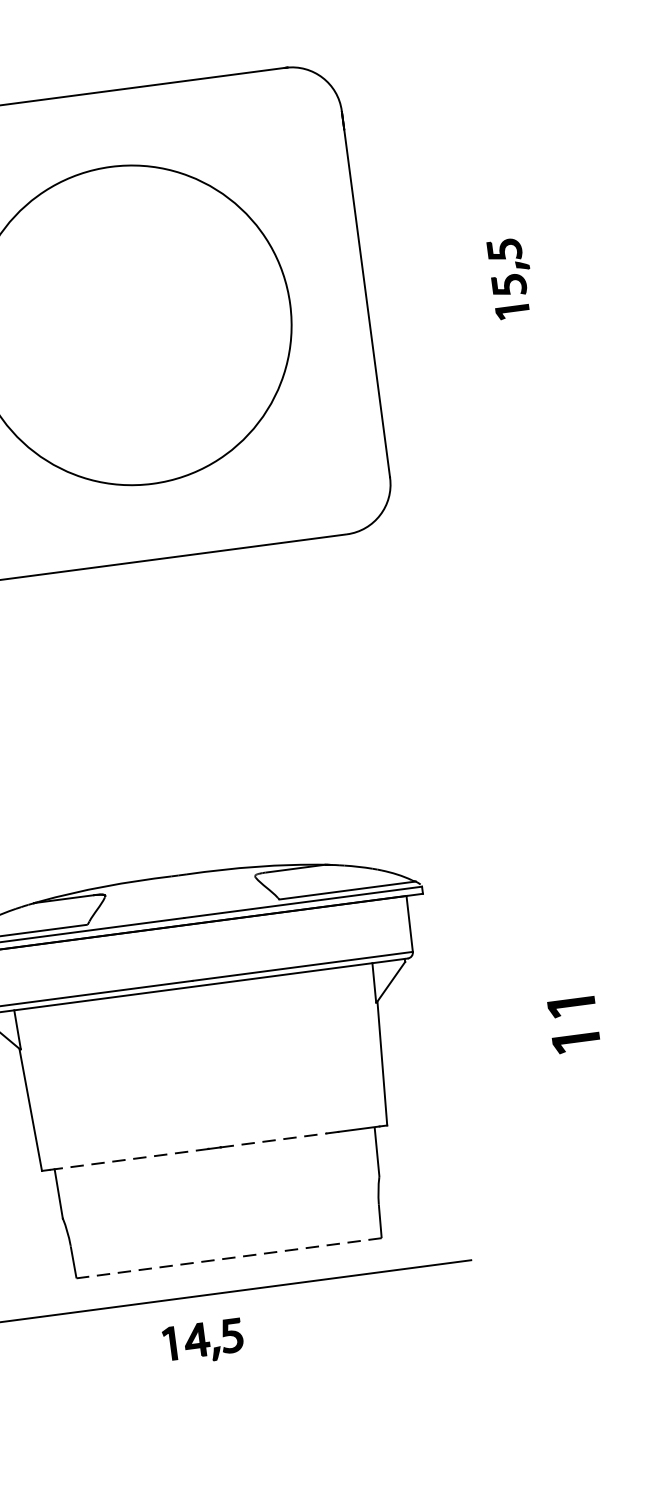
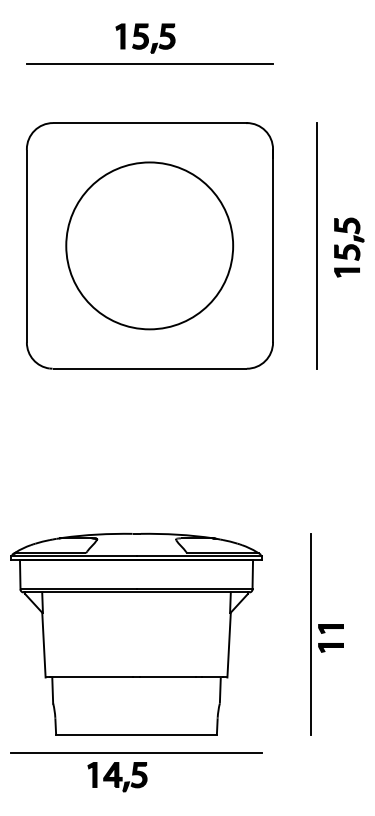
part: (511, 278) -> (349, 247), size x1.43
line: (448, 282) -> (316, 245), added
line: (536, 1022) -> (311, 634), added
line: (275, 1140) -> (168, 677), dashed -> solid
line: (129, 1159) -> (91, 677), dashed -> solid
line: (229, 1258) -> (136, 735), dashed -> solid
part: (203, 1342) -> (117, 777), size x1.43

